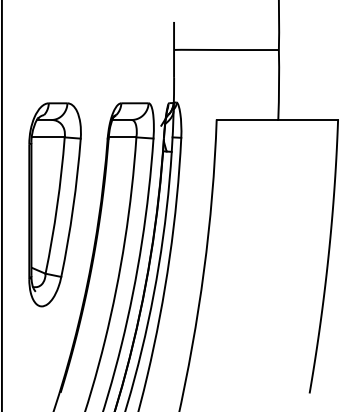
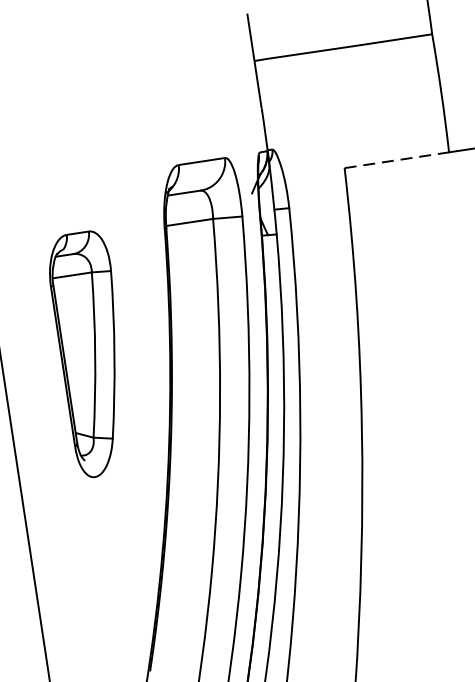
line: (247, 119) -> (396, 160), solid -> dashed
part: (54, 204) -> (91, 353), size x0.7

